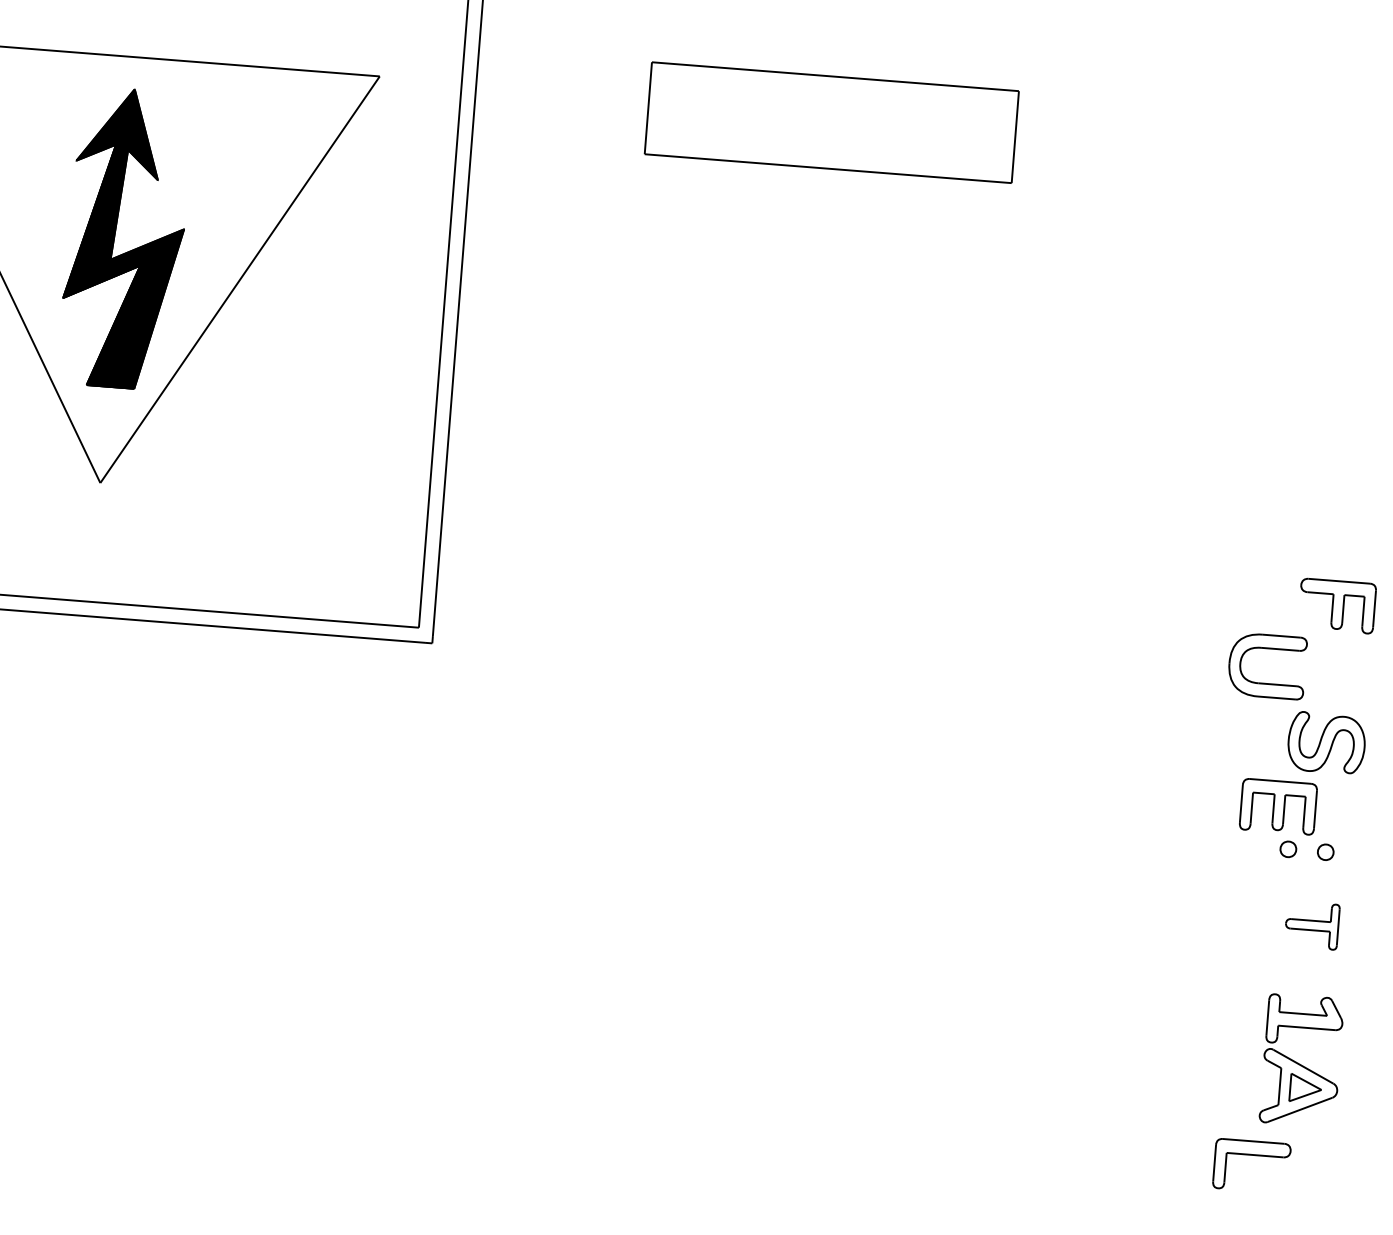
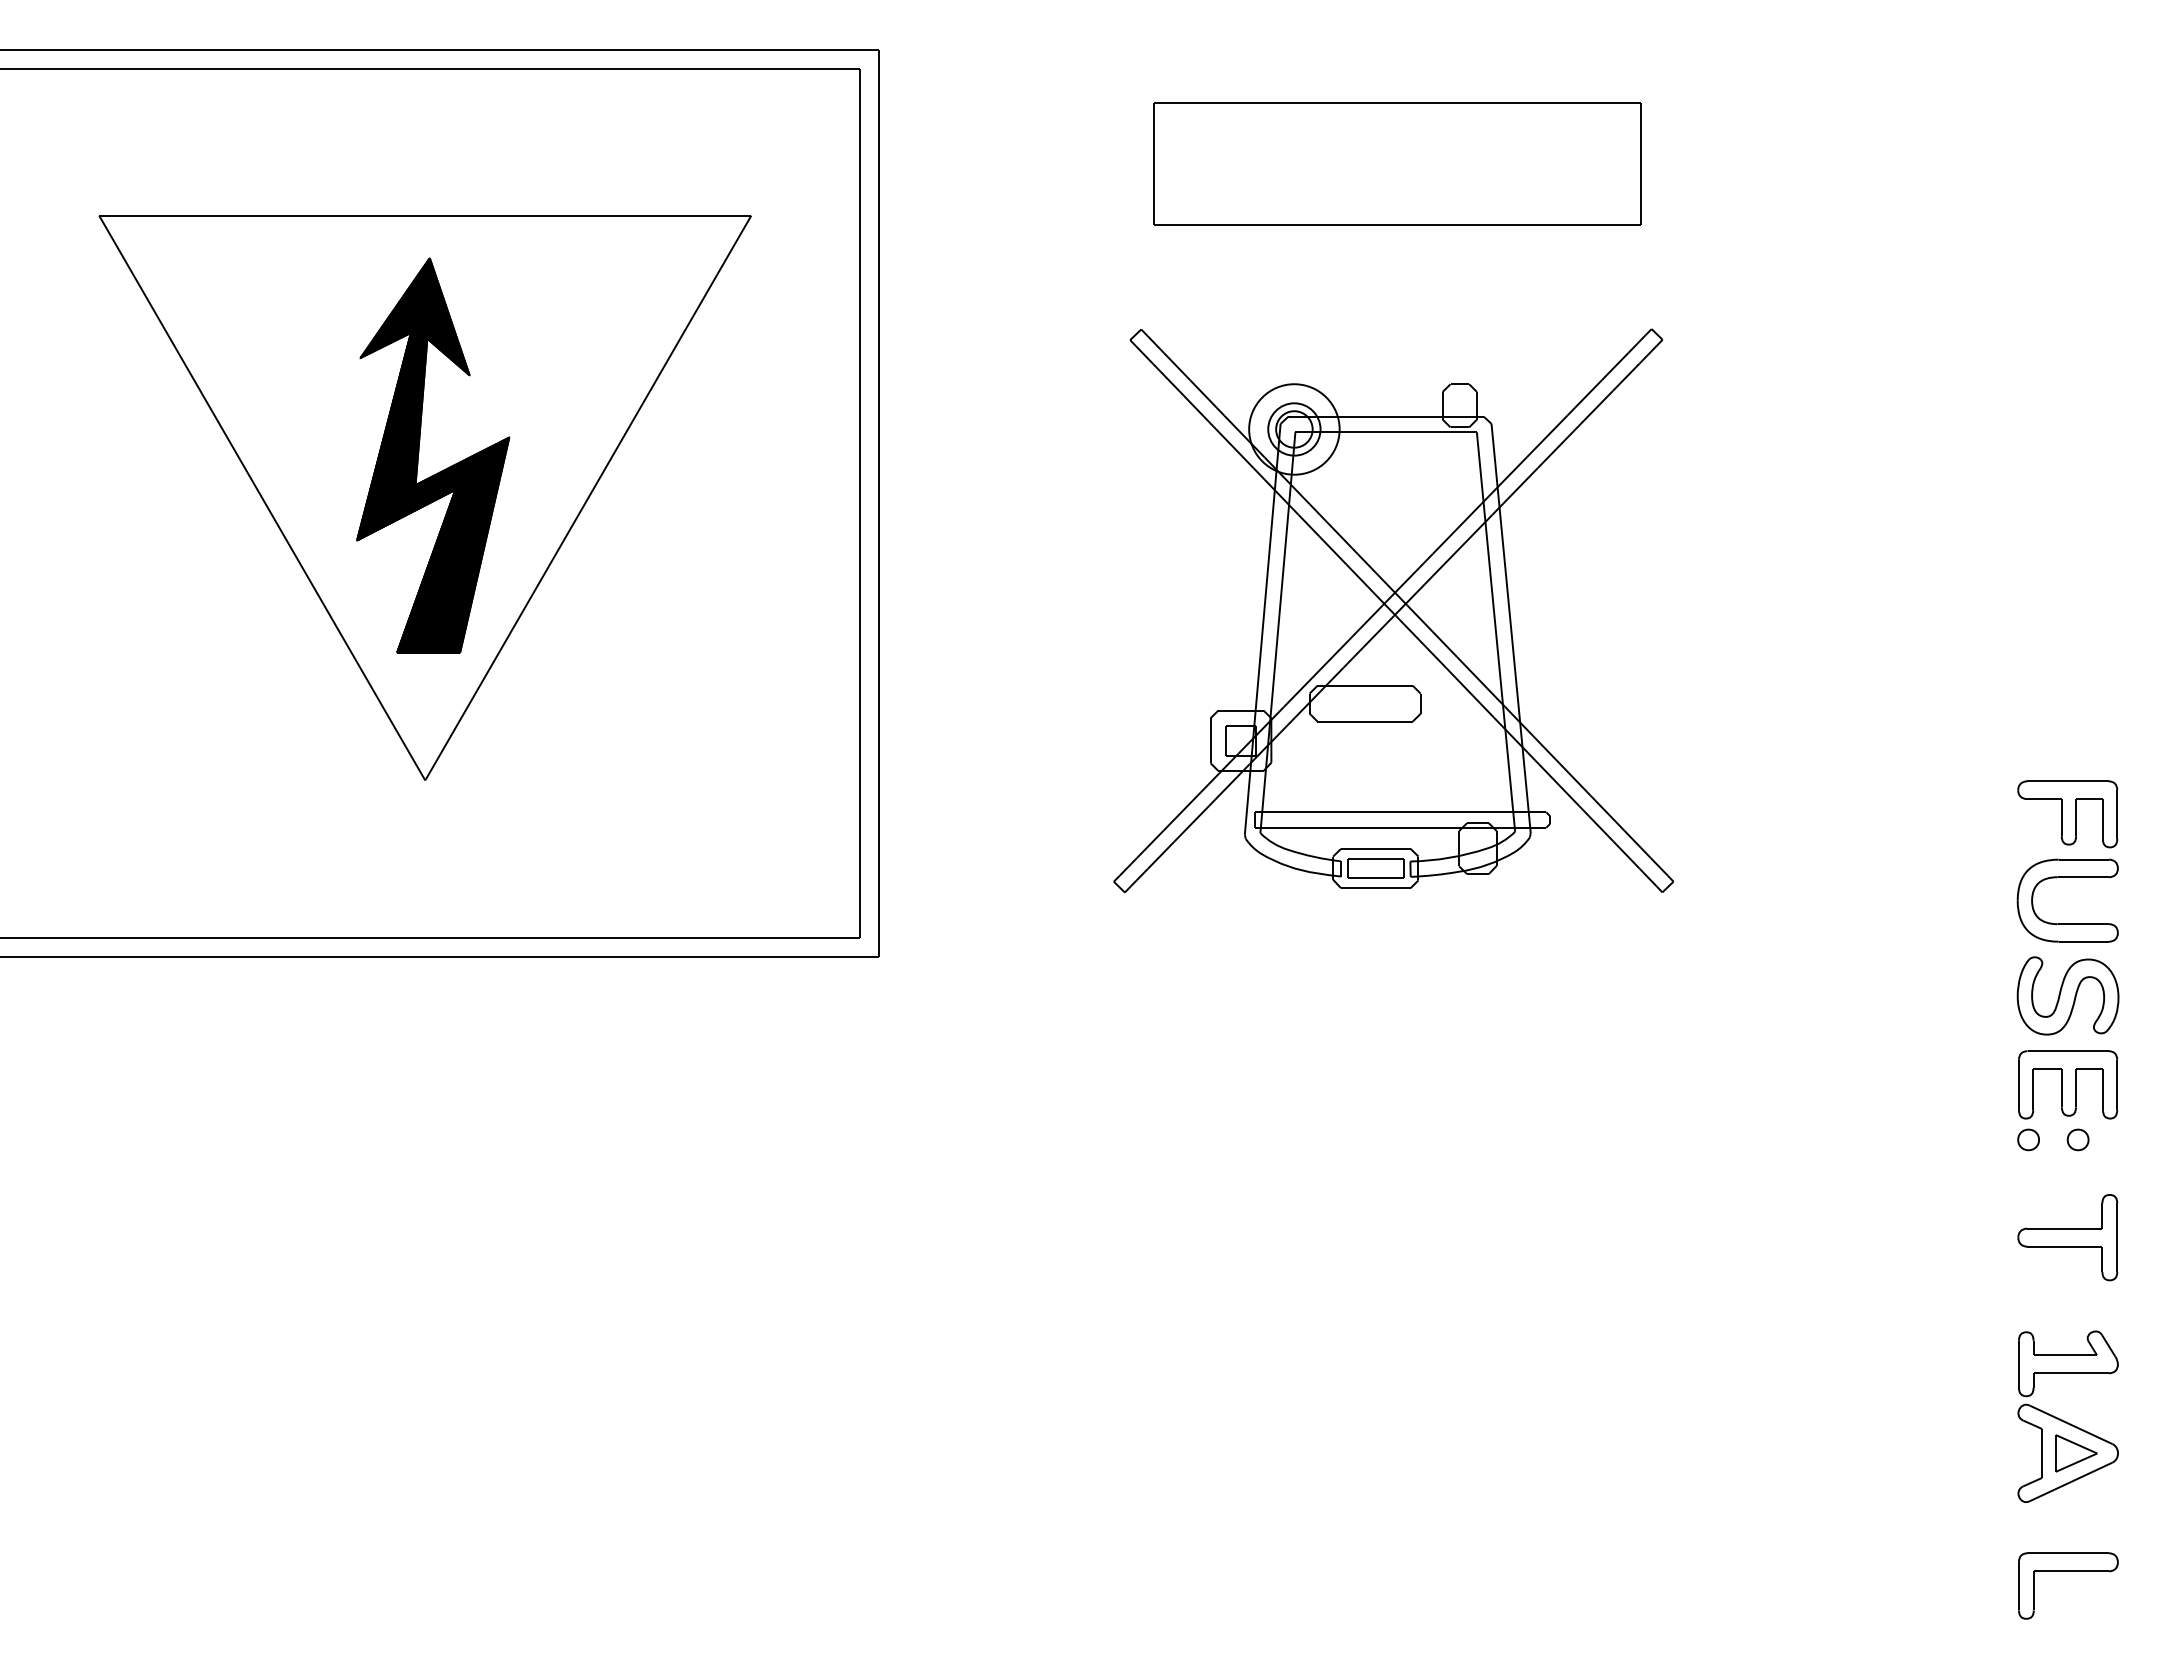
part: (831, 122) -> (1397, 163), moved
part: (840, 412) -> (1393, 610), added
part: (1268, 648) -> (2067, 877), moved
part: (1278, 806) -> (2068, 1084), moved
part: (1311, 925) -> (2067, 1237), size x1.43
part: (1252, 1155) -> (2068, 1571), moved

